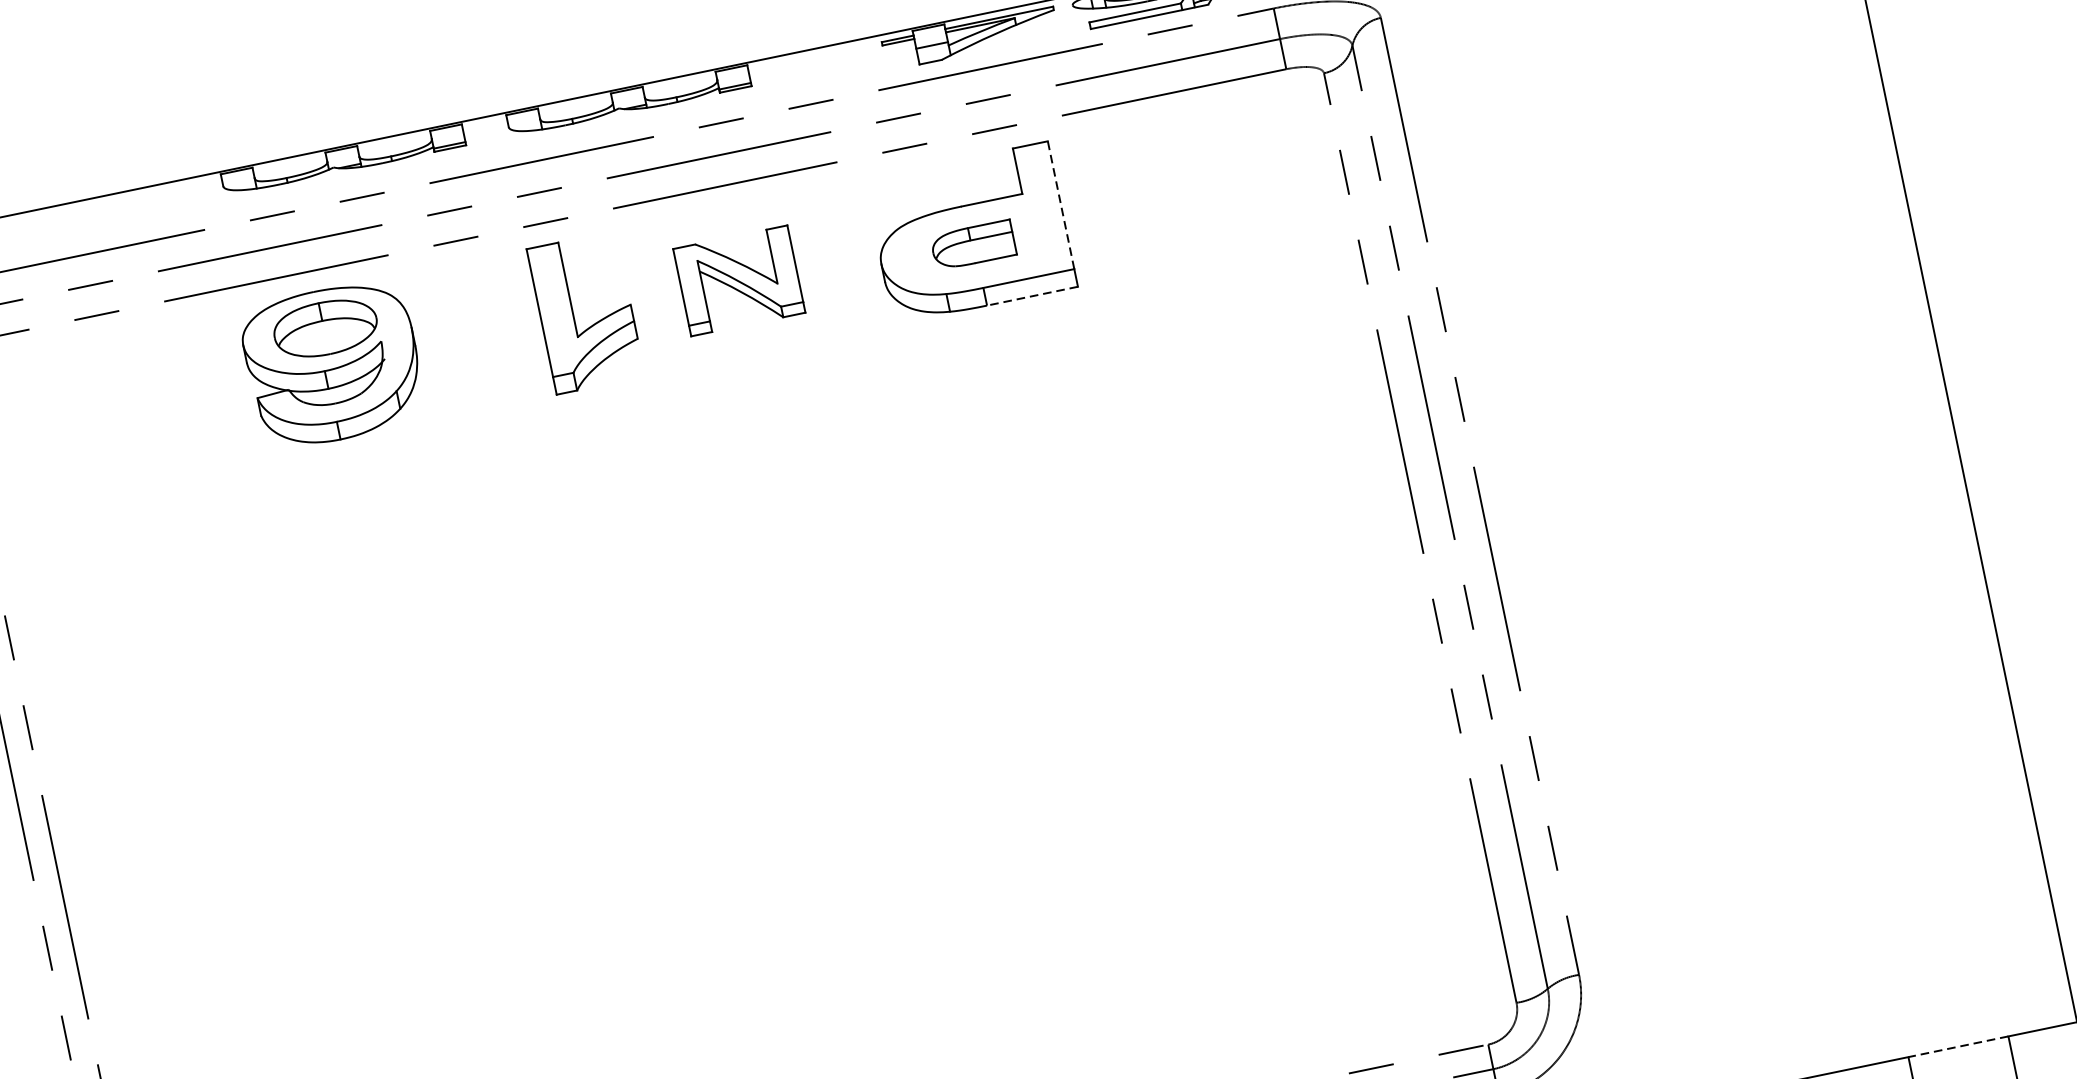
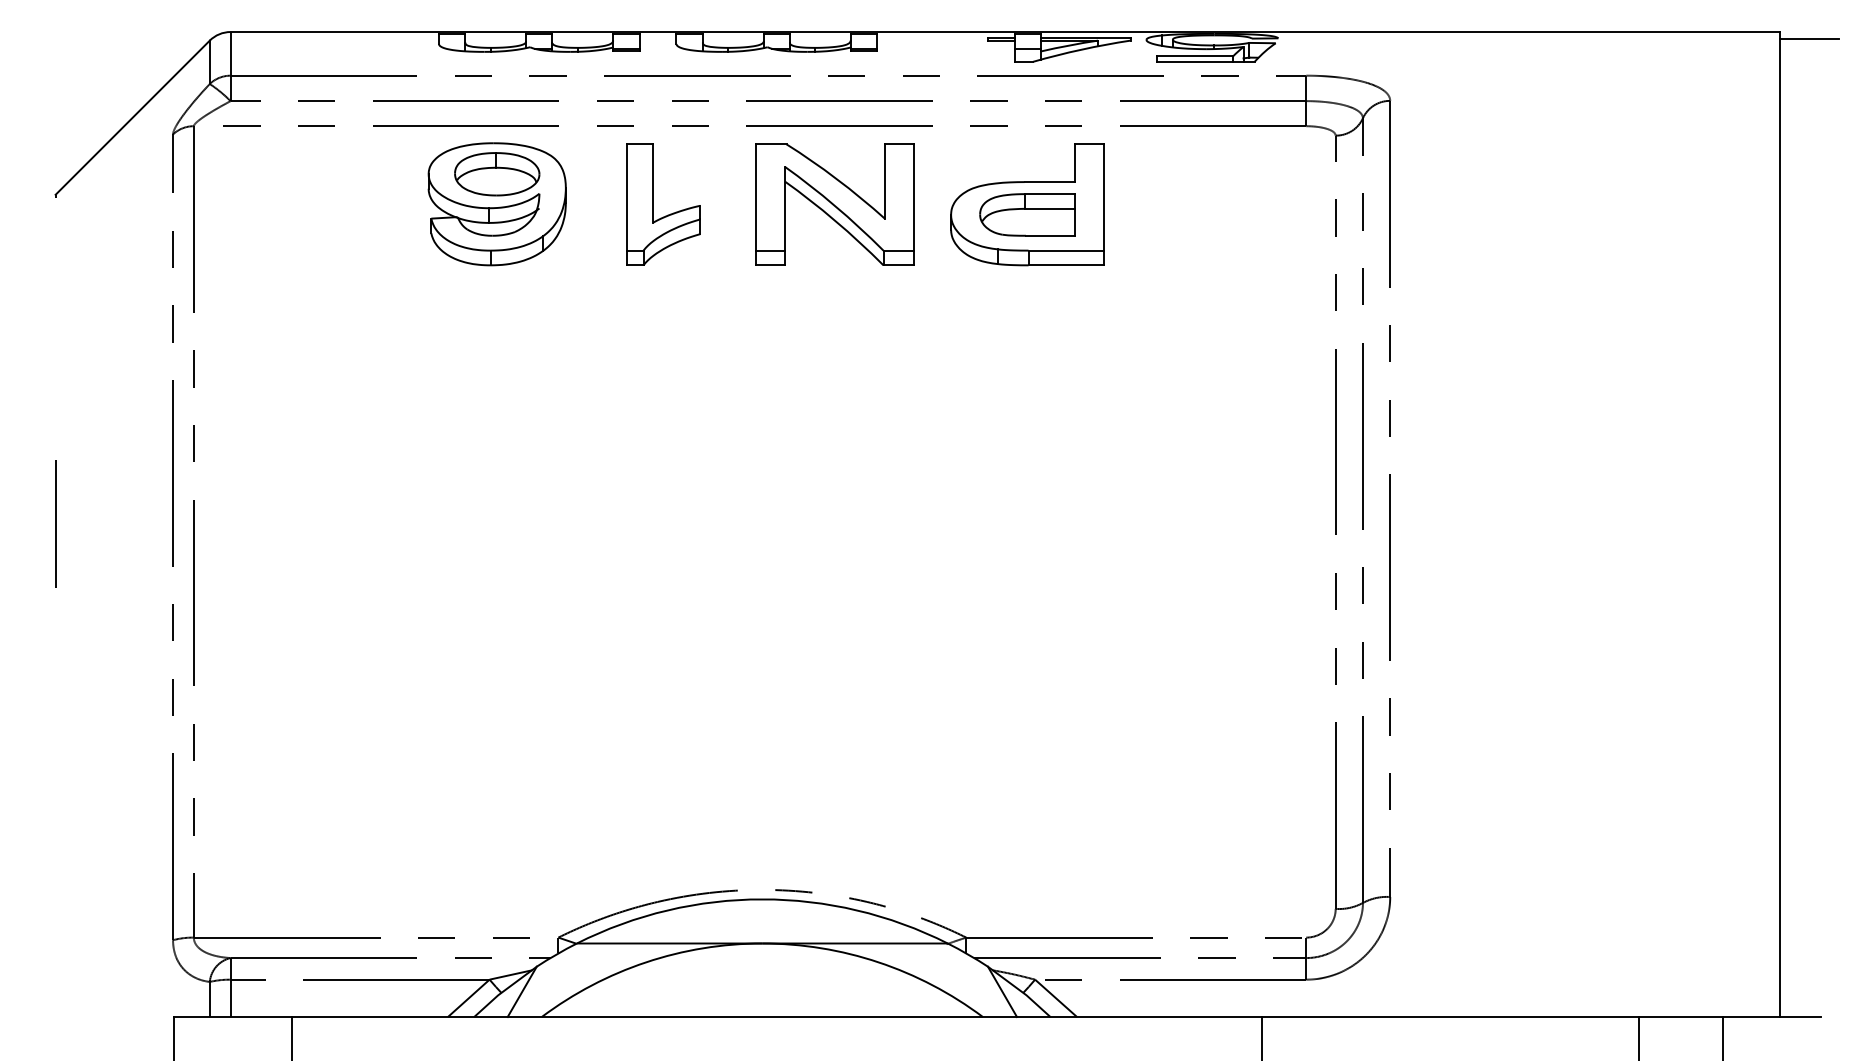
line: (1061, 203) -> (1104, 196), dashed -> solid
part: (973, 244) -> (1027, 214), size x1.43
part: (738, 280) -> (834, 204), size x1.67
line: (1032, 296) -> (1066, 265), dashed -> solid
part: (573, 314) -> (653, 204), moved
line: (1957, 1046) -> (1680, 1016), dashed -> solid

